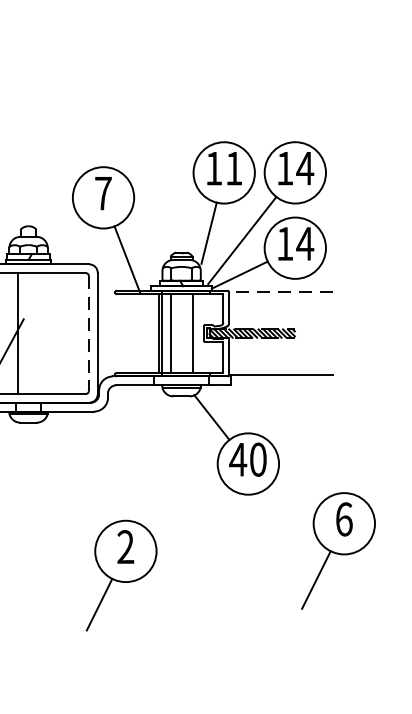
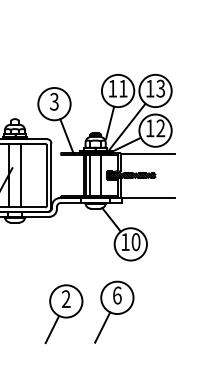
text: (304, 168) -> (160, 88), 14 -> 13
text: (103, 192) -> (54, 101), 7 -> 3
text: (304, 244) -> (160, 128), 14 -> 12
line: (280, 291) -> (147, 153), dashed -> solid
line: (38, 333) -> (20, 175), added
line: (88, 335) -> (46, 176), dashed -> solid
text: (238, 458) -> (125, 241), 40 -> 10
part: (338, 549) -> (114, 311), moved
part: (120, 574) -> (63, 313), moved

